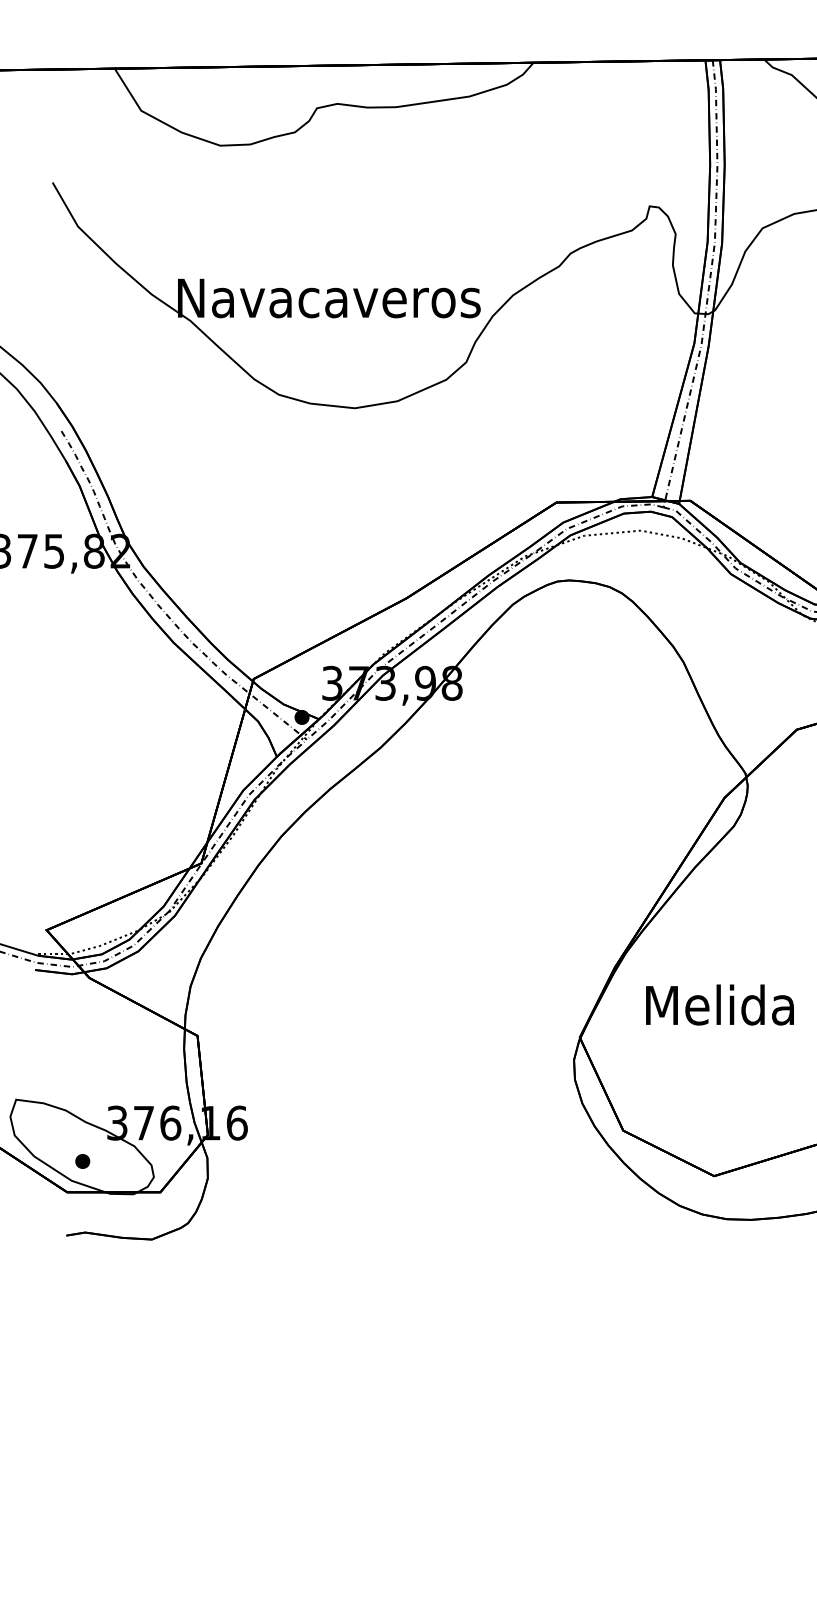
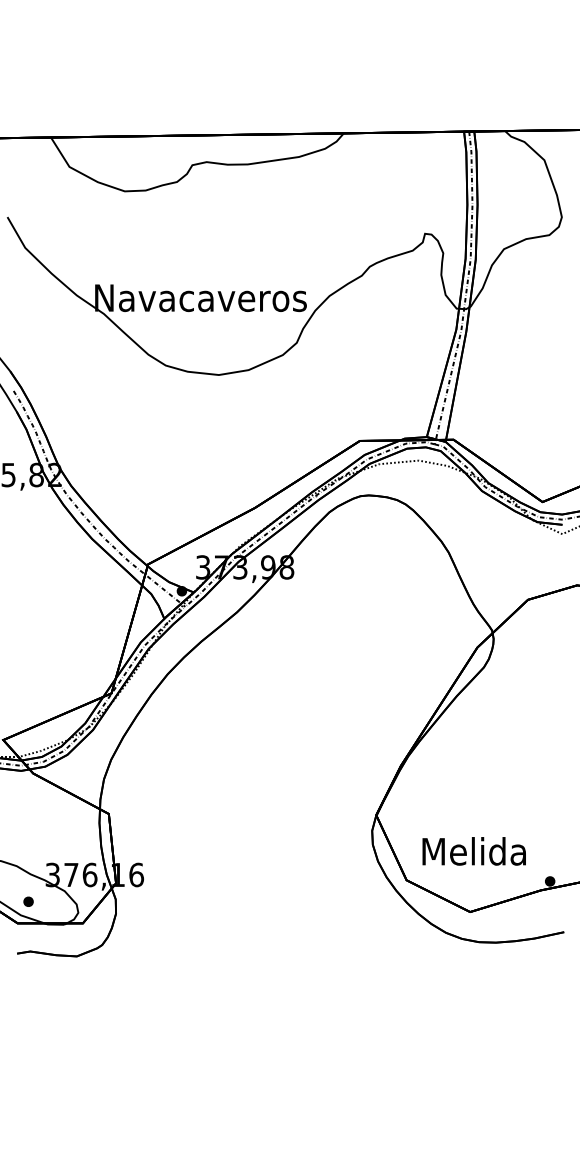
text: (718, 1005) -> (473, 851), moved

